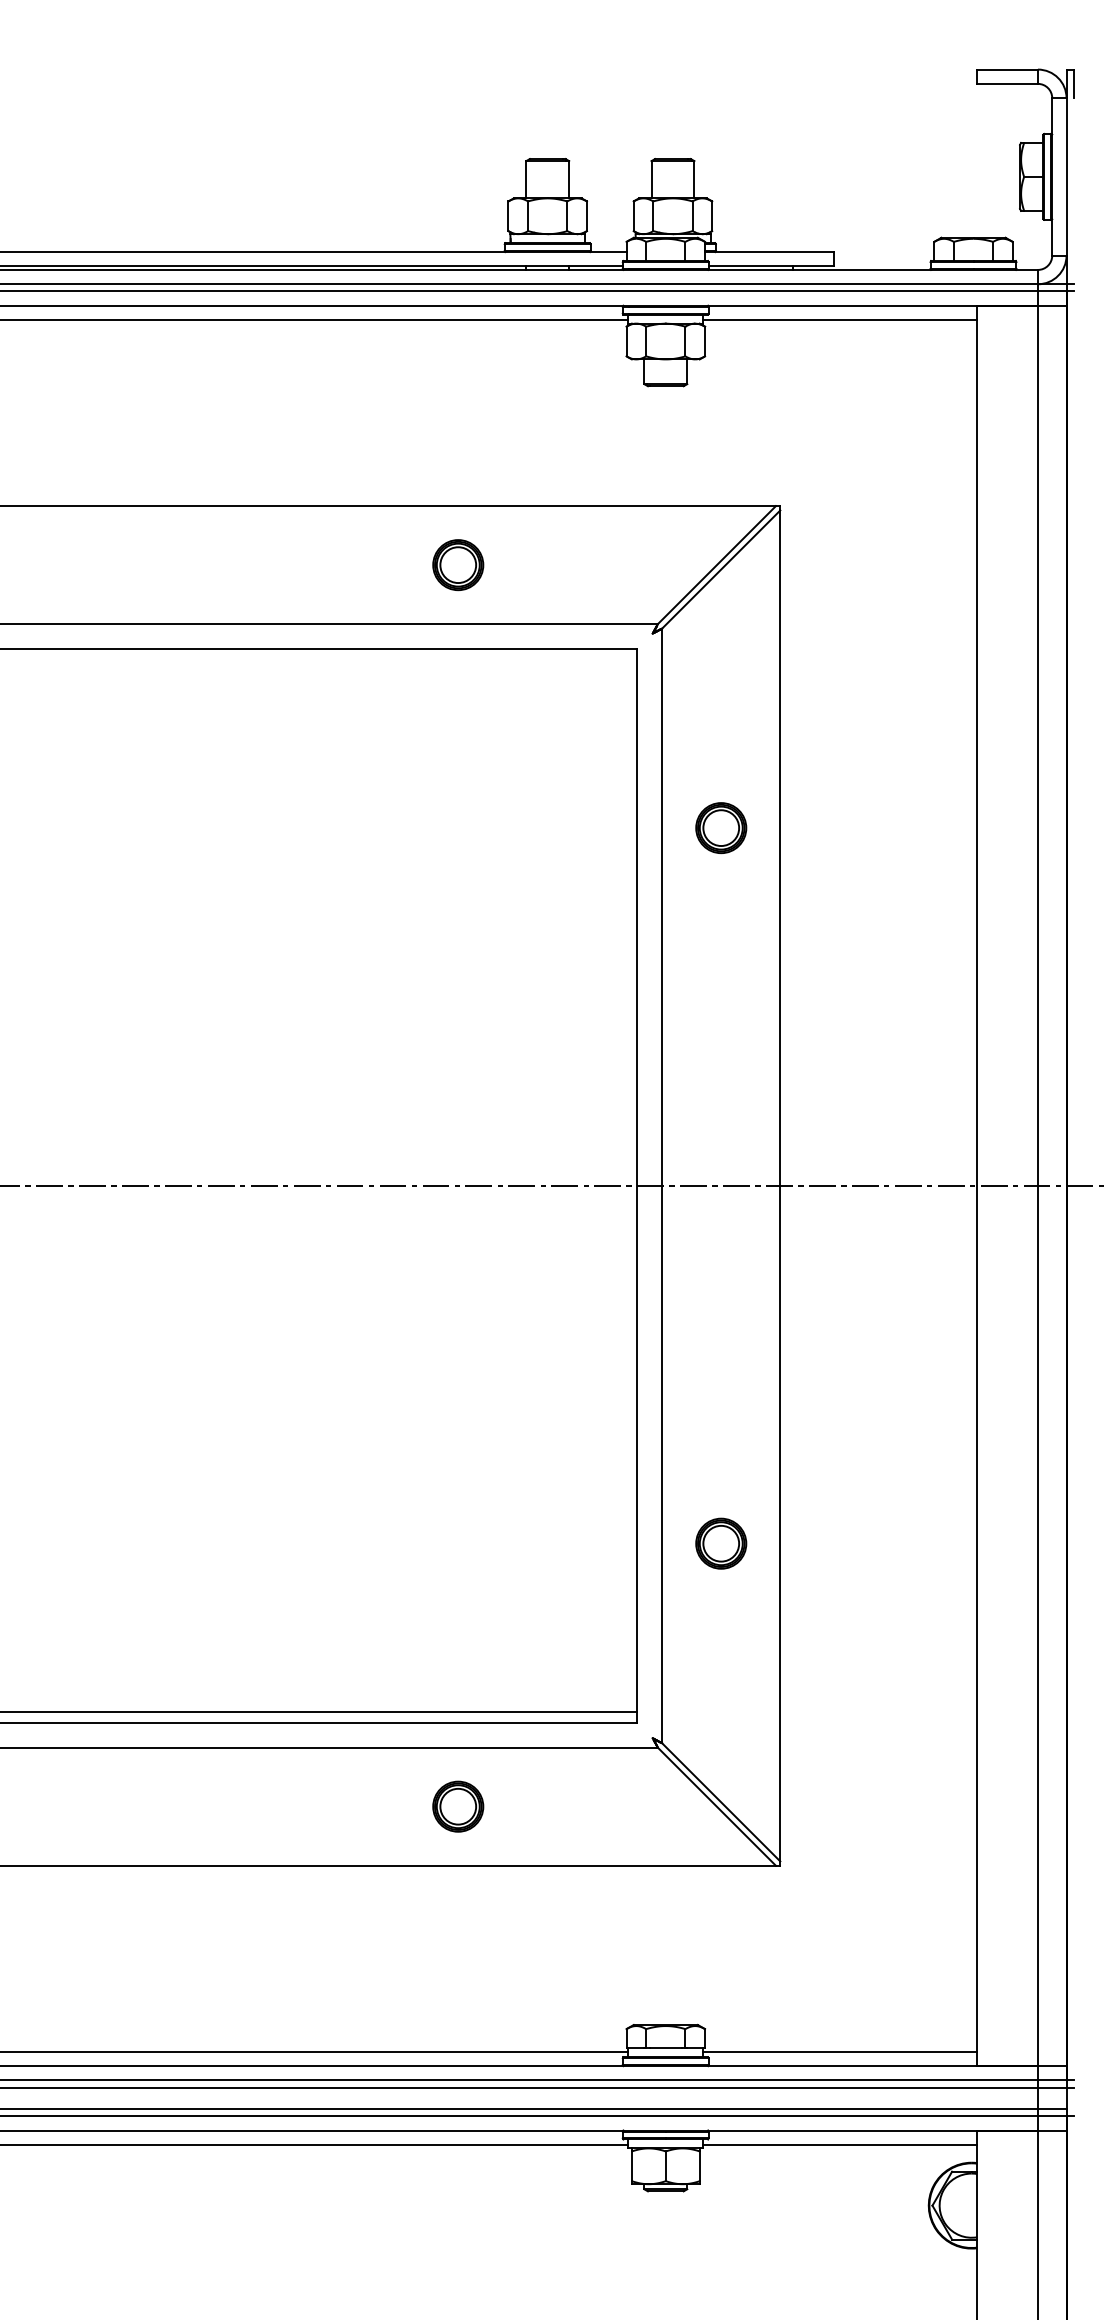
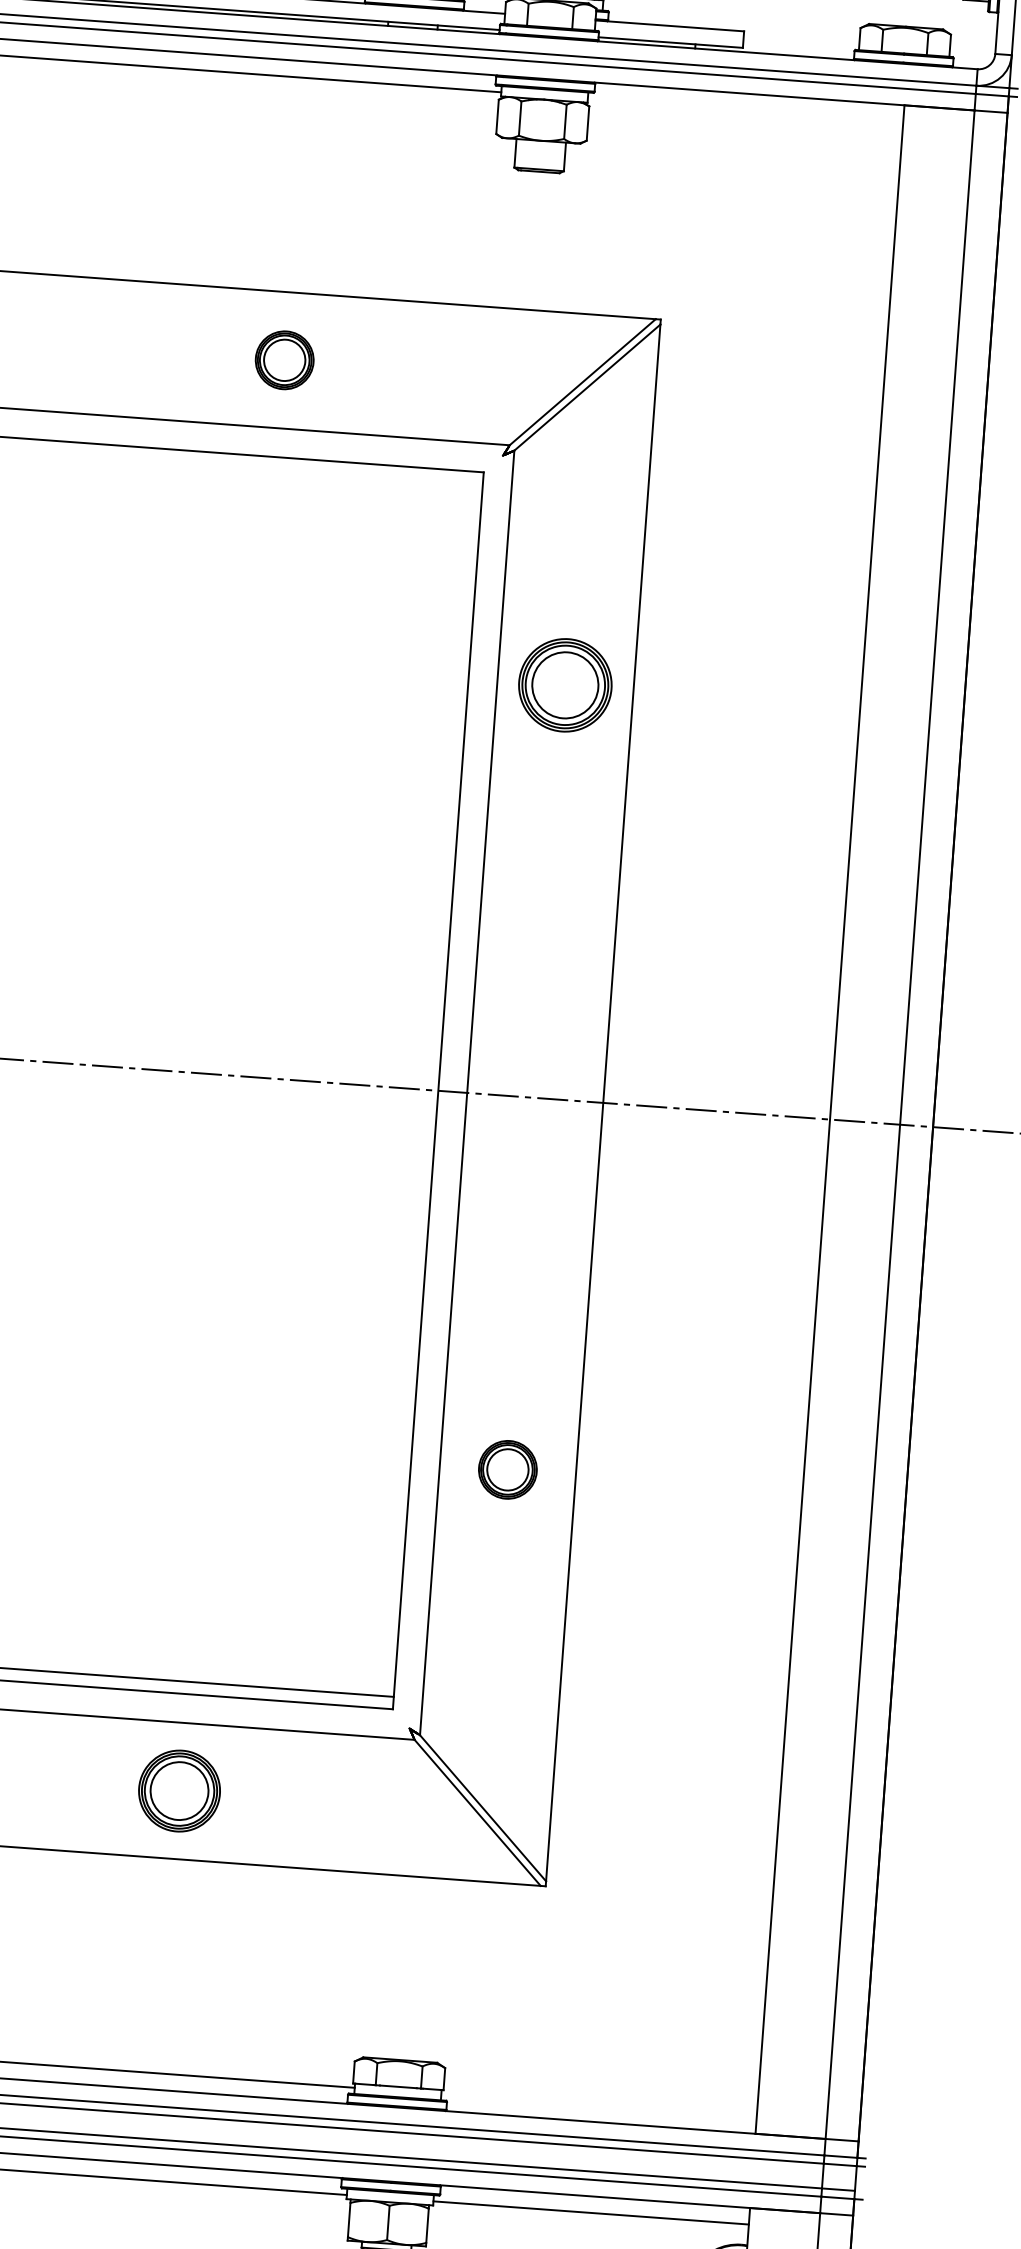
line: (840, 320) -> (745, 110), removed
part: (721, 828) -> (565, 686), size x1.6
part: (721, 1543) -> (508, 1469), moved
part: (458, 1806) -> (179, 1790), size x1.4
line: (840, 2051) -> (599, 2105), removed

